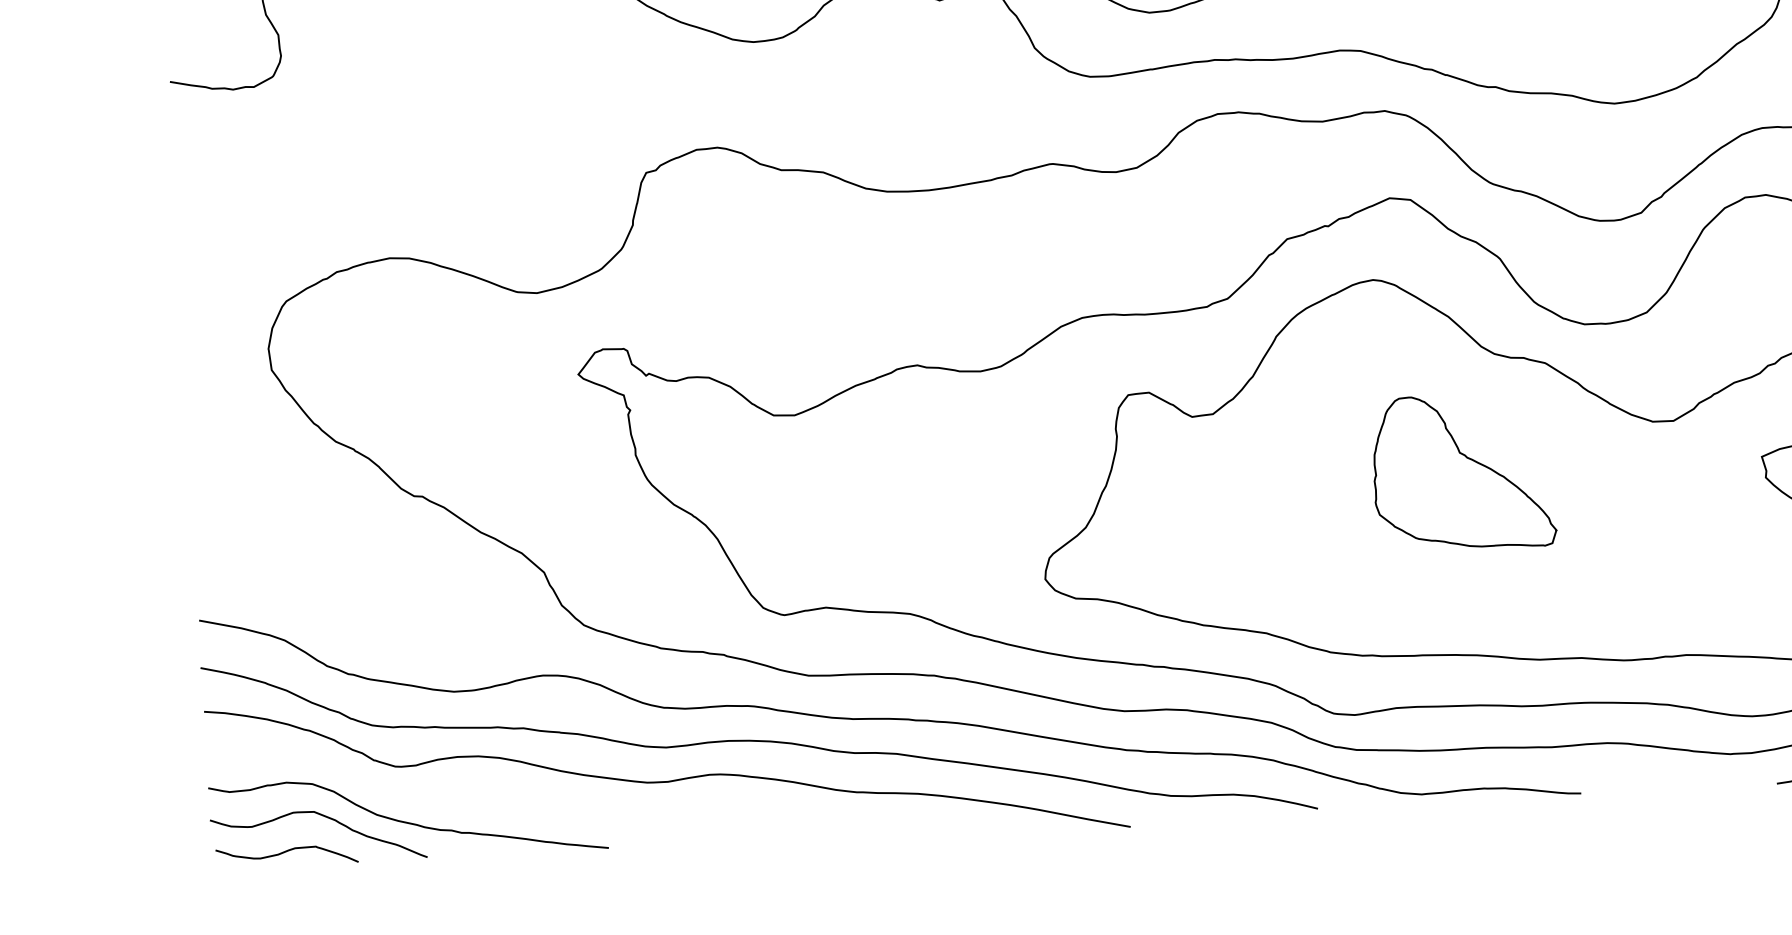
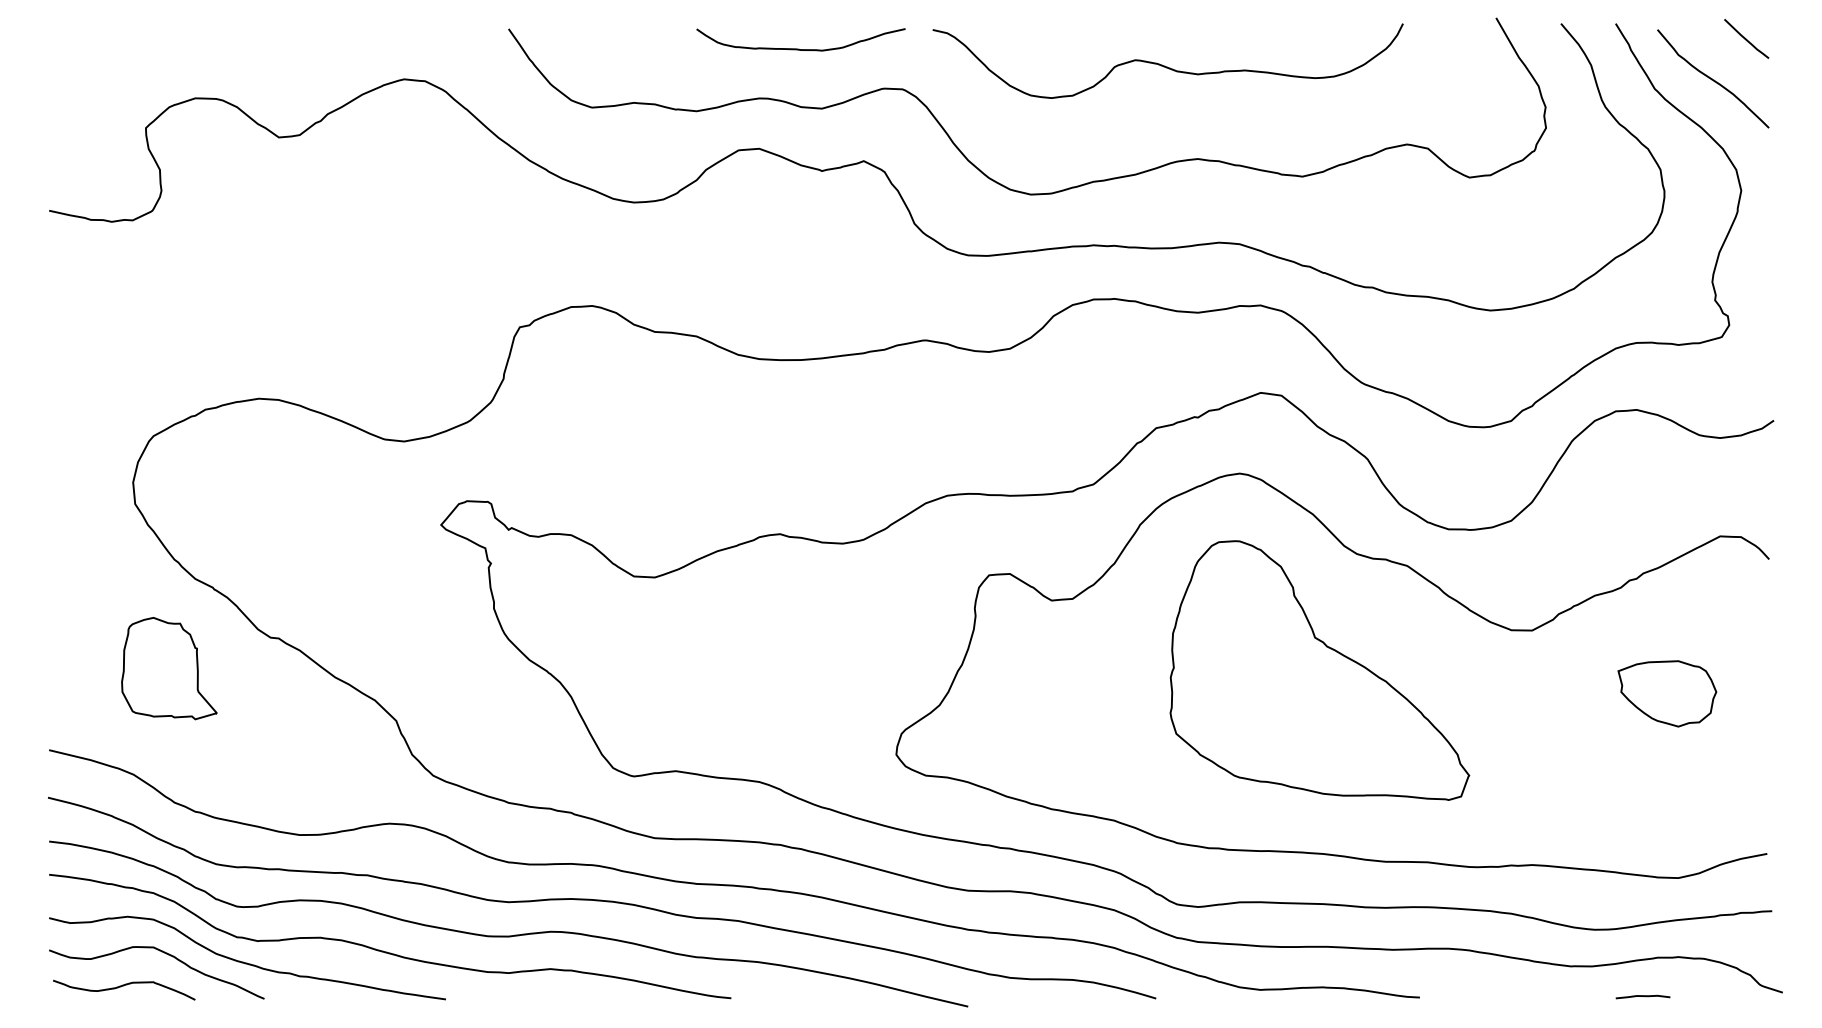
part: (1463, 472) -> (1319, 670), size x1.67
part: (314, 532) -> (169, 668), added
curve: (547, 803) -> (387, 951), added

